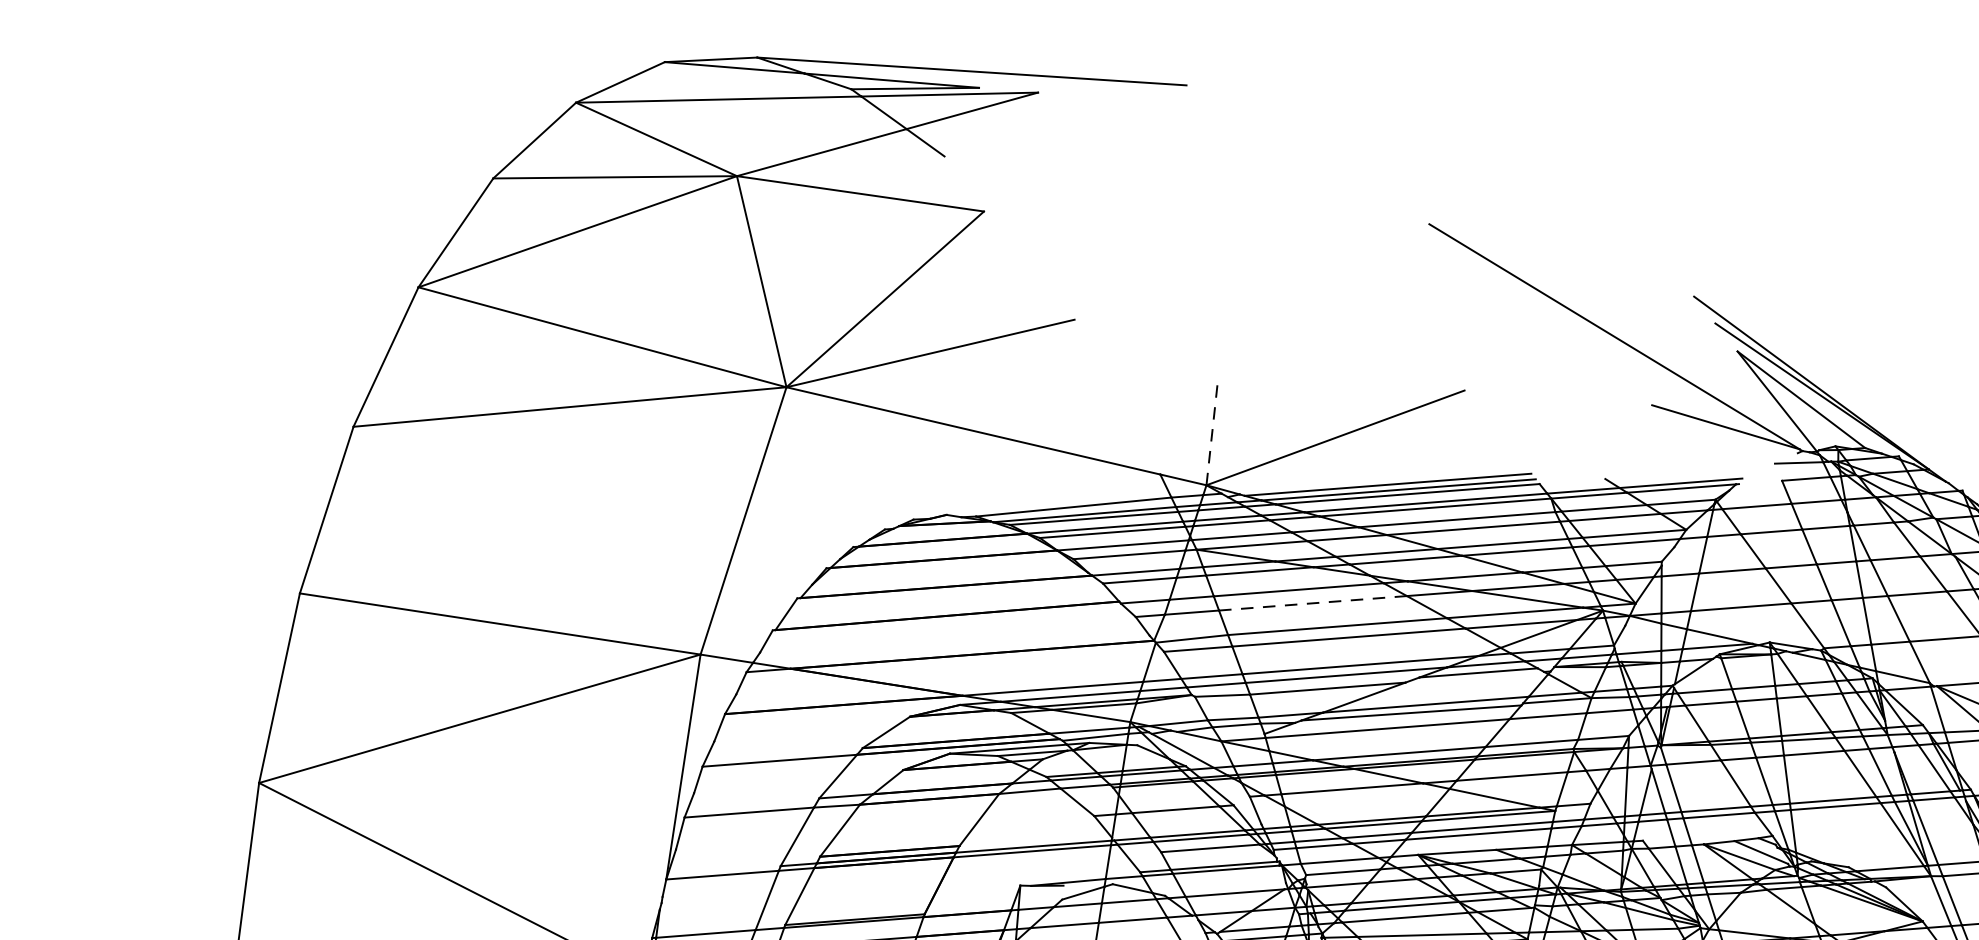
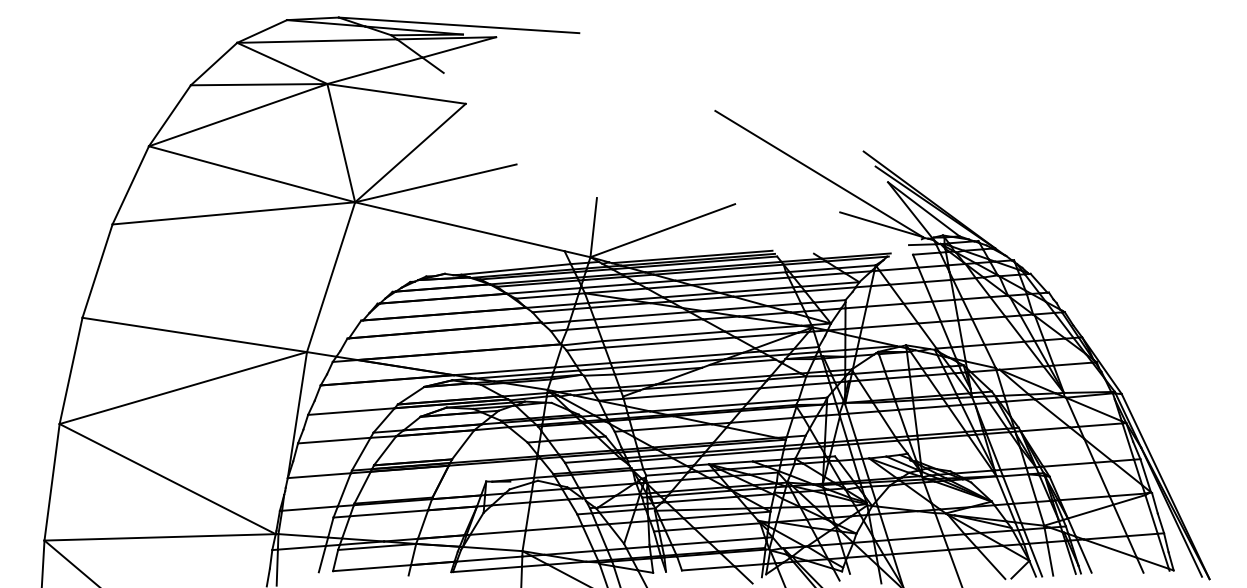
line: (1211, 432) -> (593, 227), dashed -> solid
line: (1313, 603) -> (650, 323), dashed -> solid

